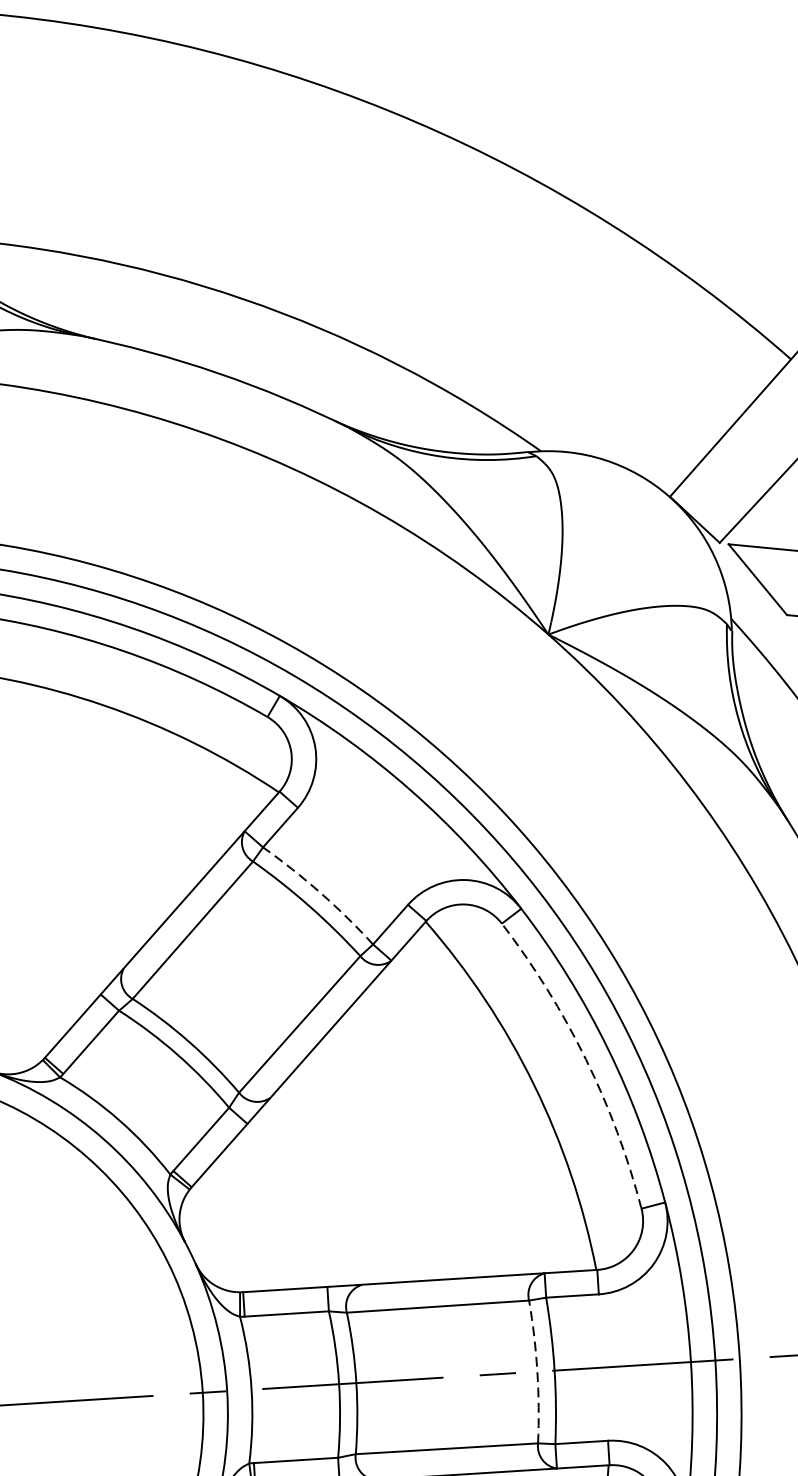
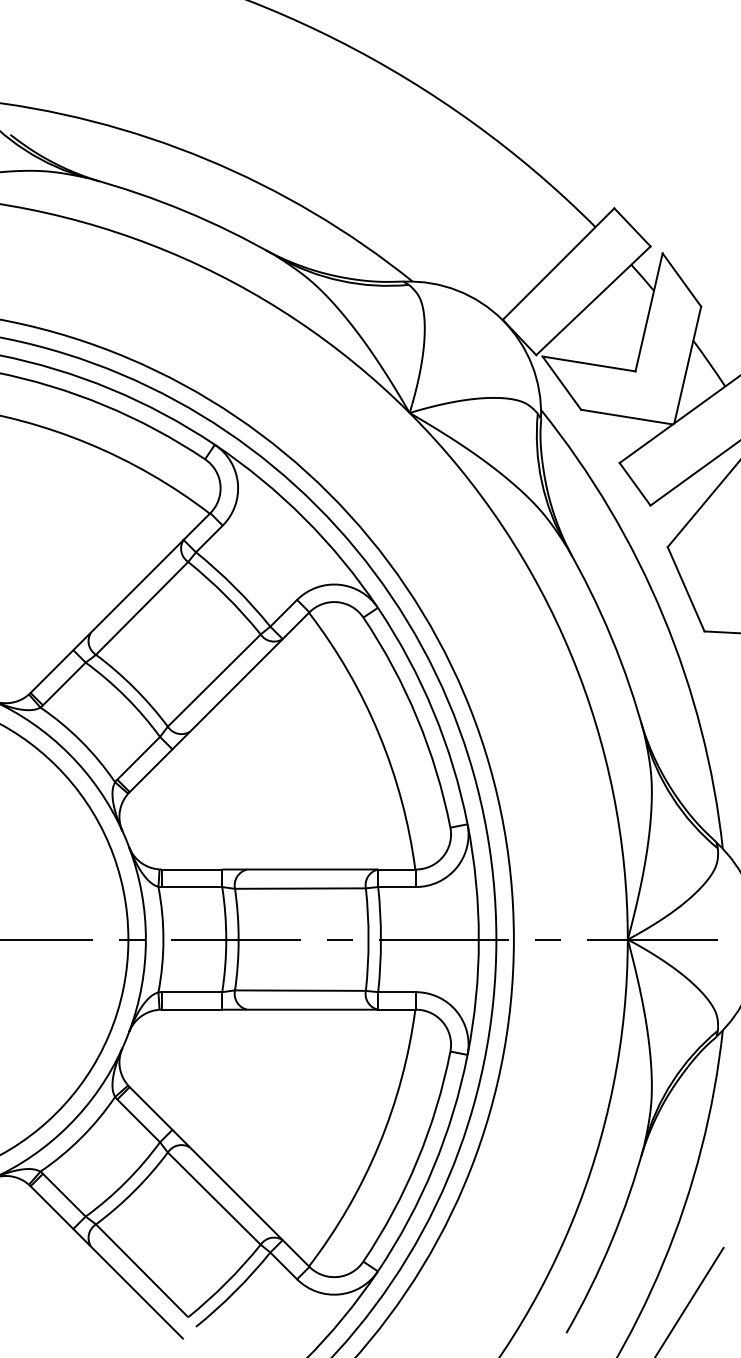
arc: (321, 892) -> (235, 587), dashed -> solid
arc: (586, 1059) -> (417, 718), dashed -> solid
arc: (537, 1371) -> (368, 939), dashed -> solid

